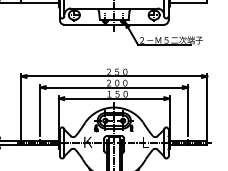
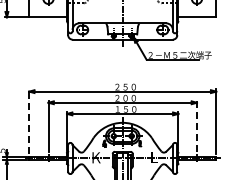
line: (21, 106) -> (29, 121), solid -> dashed
line: (187, 111) -> (196, 126), solid -> dashed

